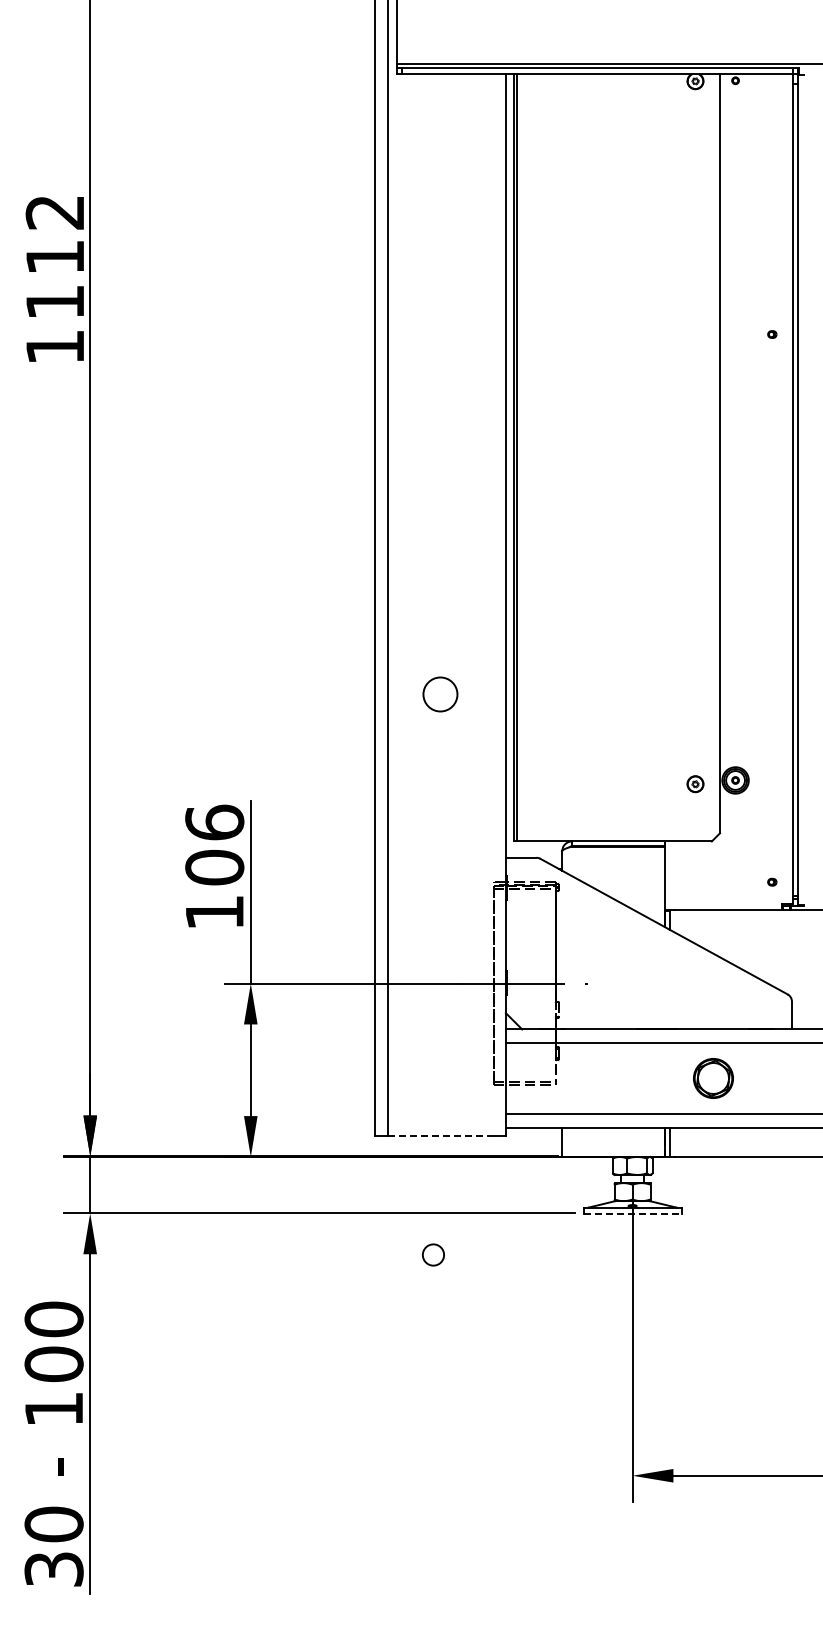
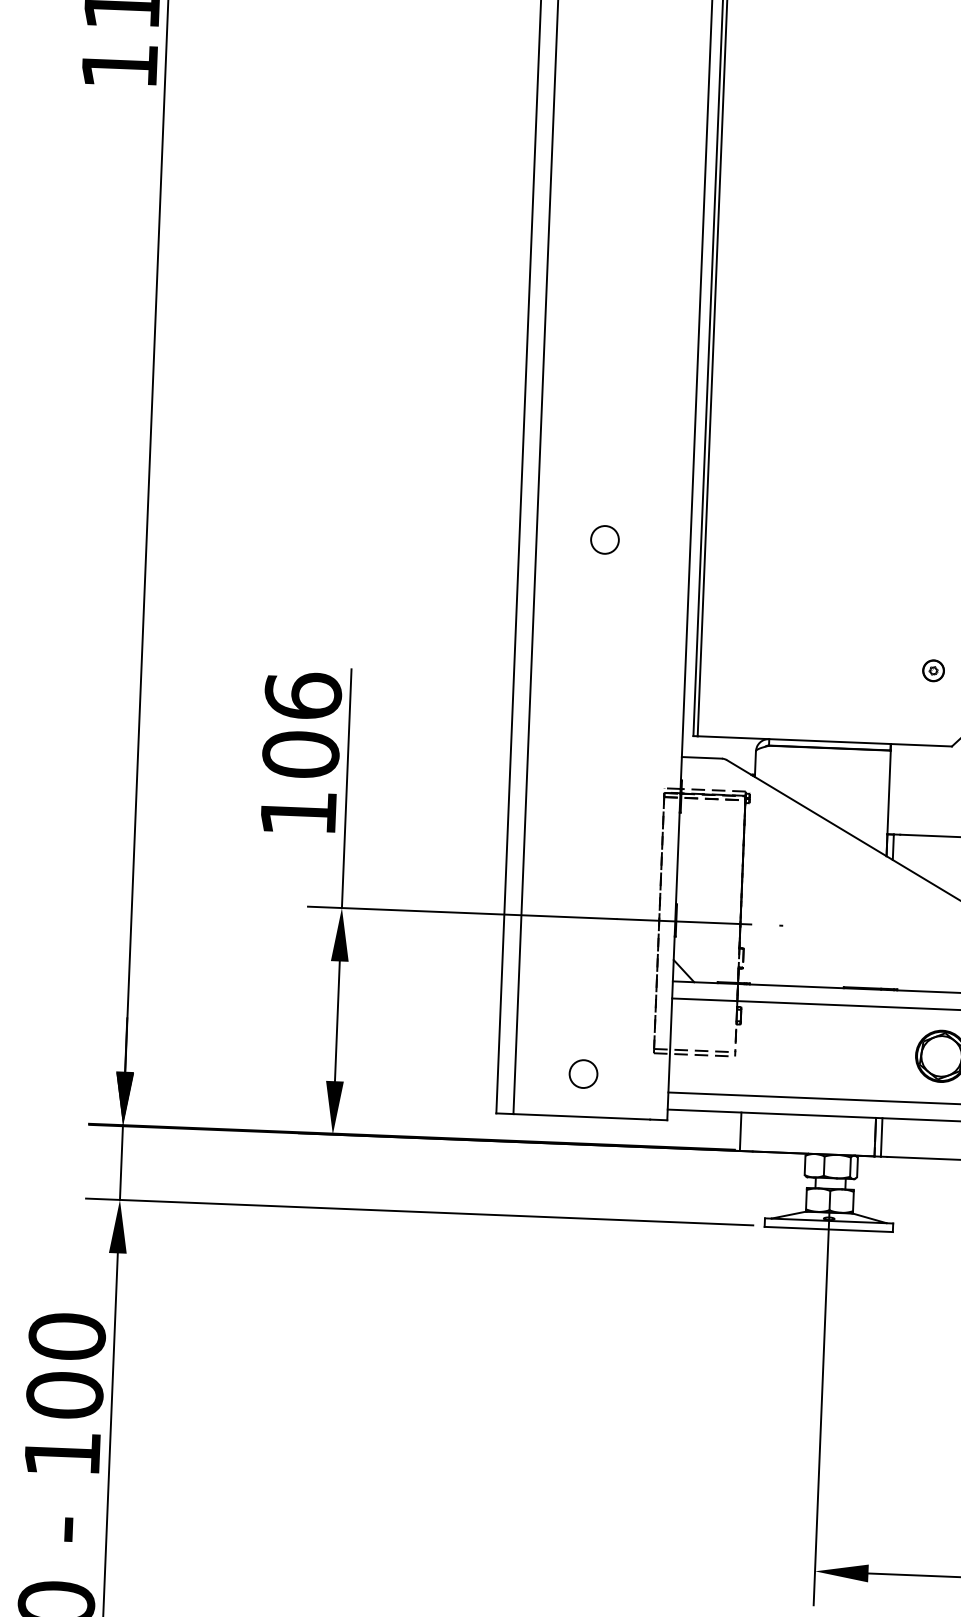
circle: (440, 693) -> (605, 538), size x0.62
line: (440, 1135) -> (581, 1116), dashed -> solid
line: (633, 1214) -> (829, 1229), dashed -> solid
circle: (433, 1254) -> (583, 1073), moved

